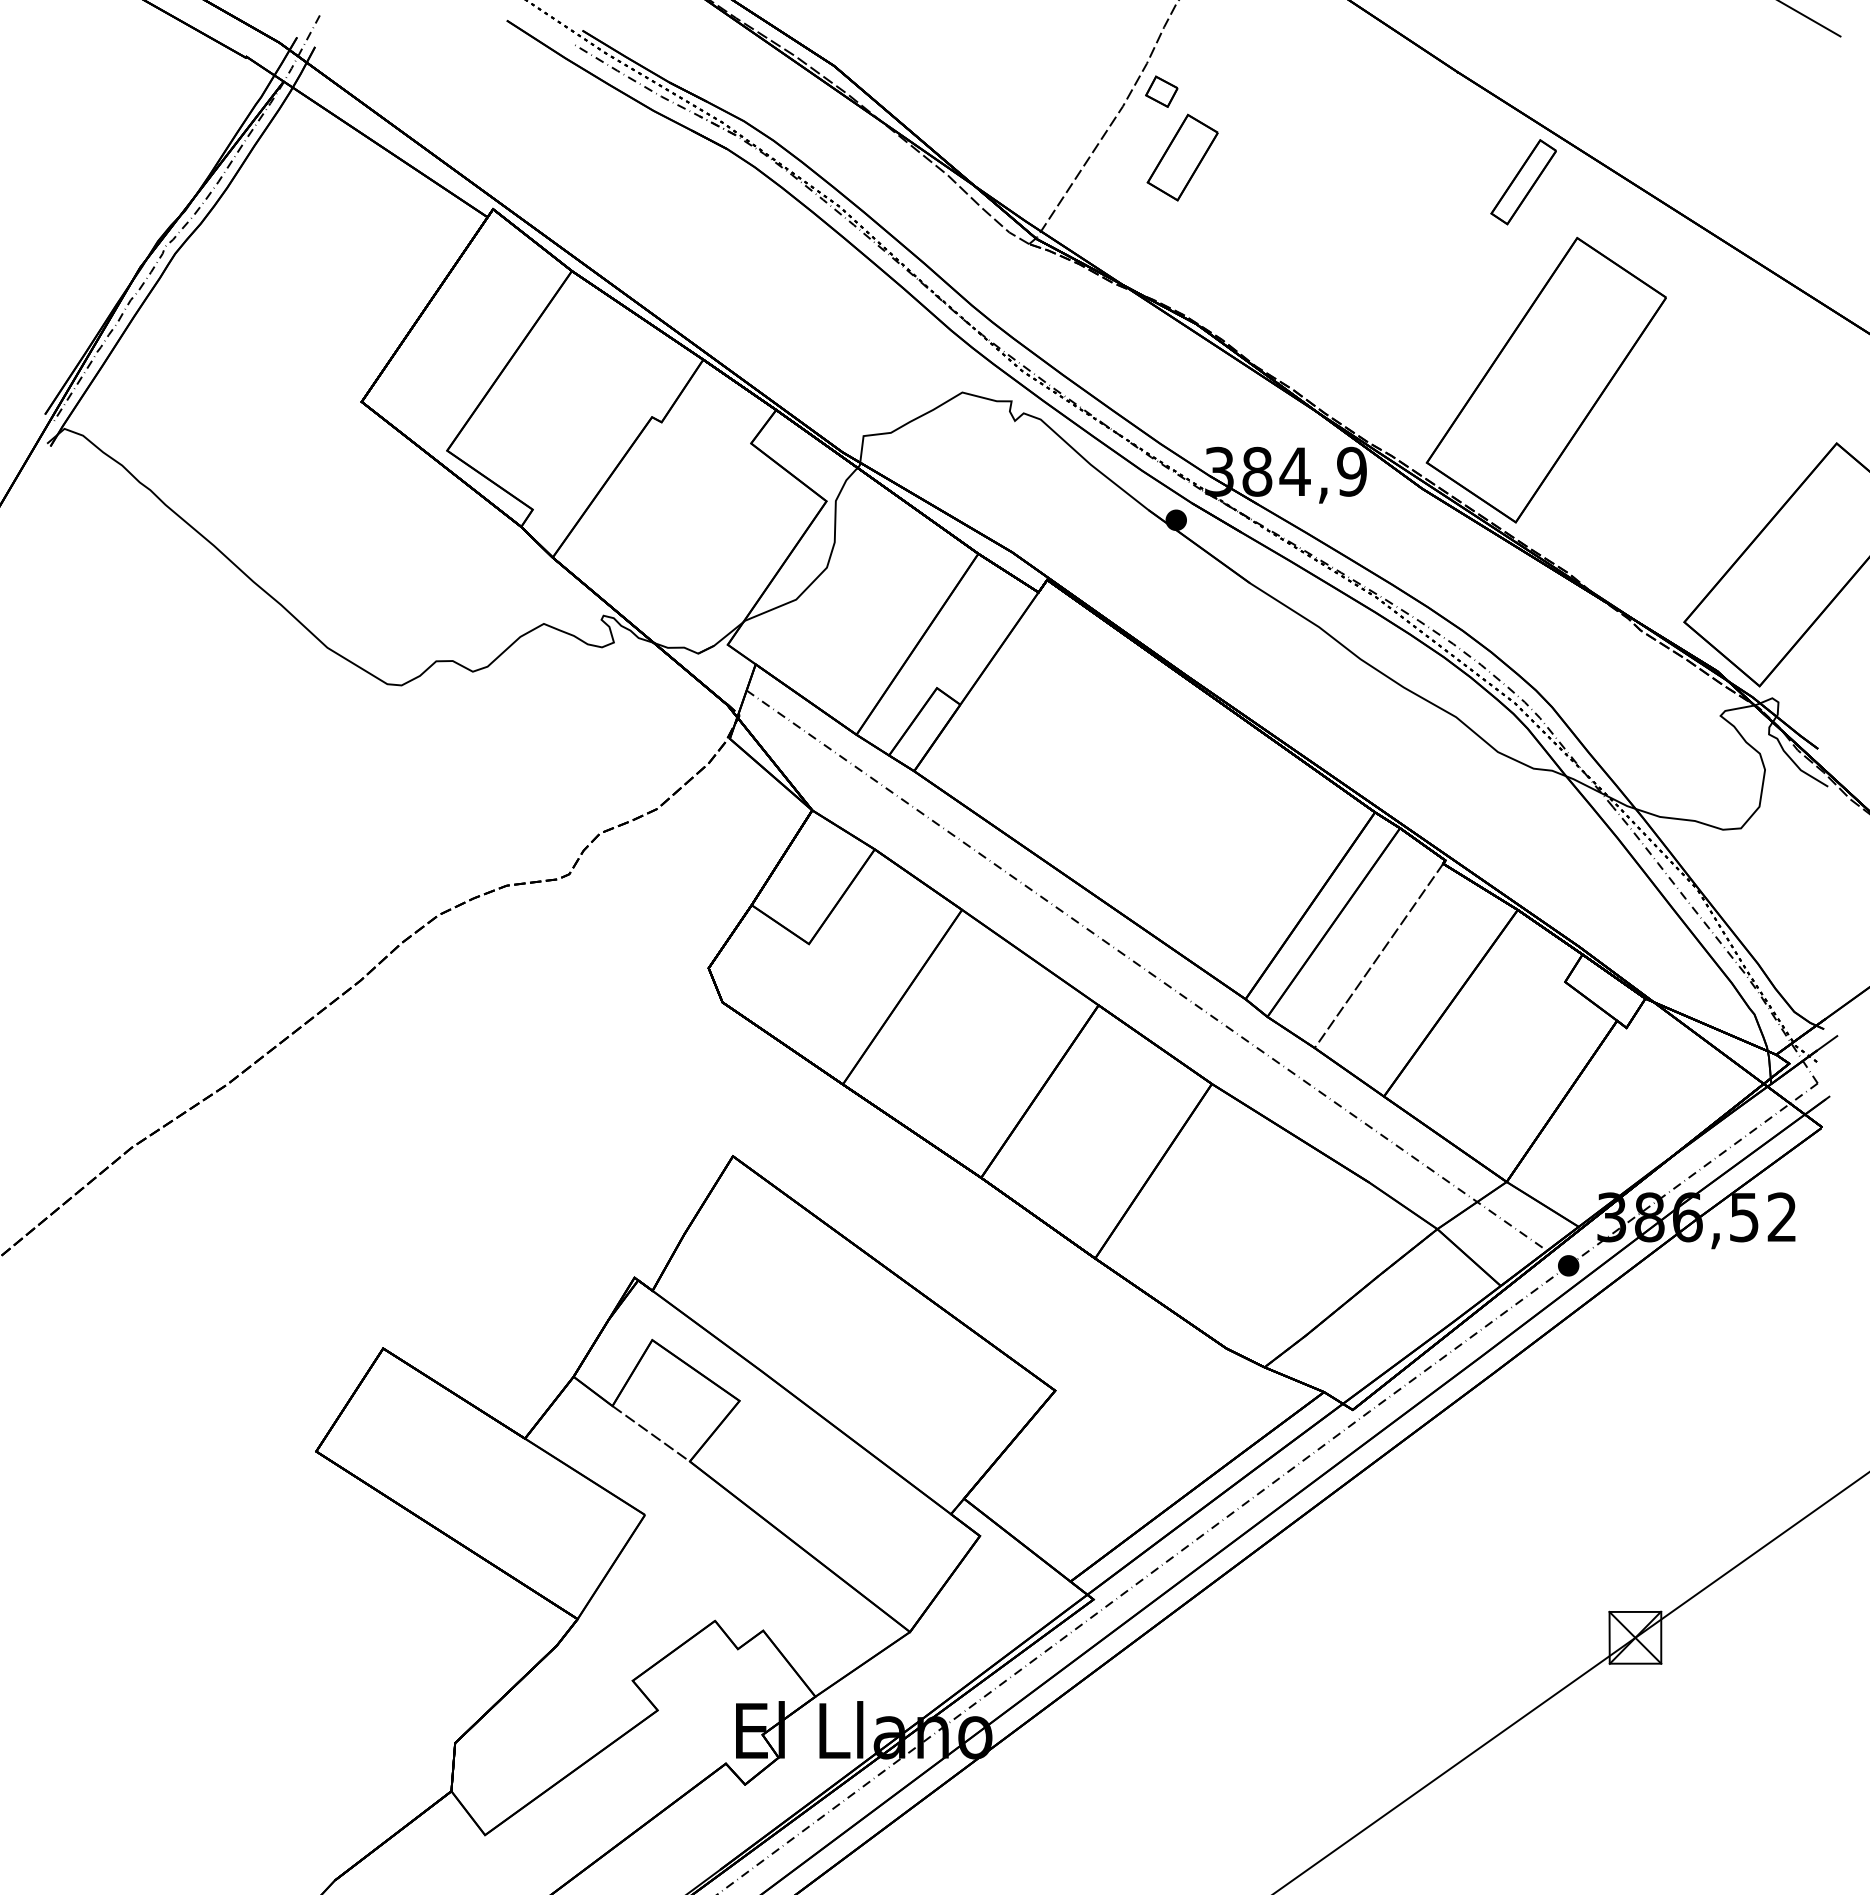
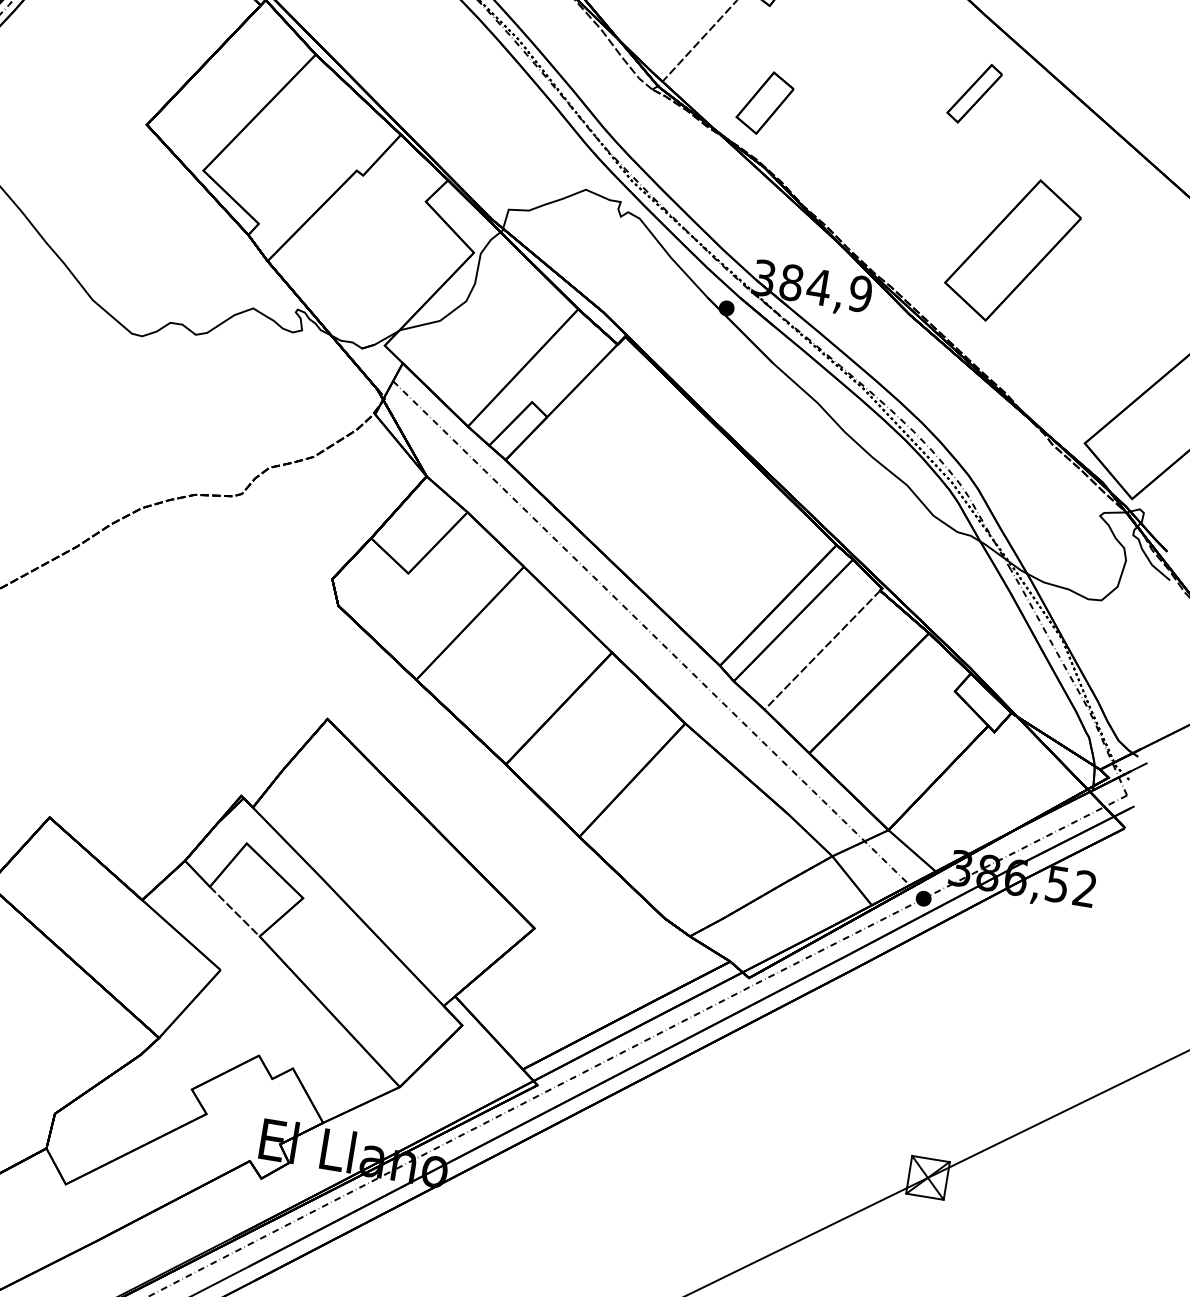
part: (1182, 157) -> (764, 102), moved
part: (1523, 182) -> (974, 93), moved
part: (1545, 380) -> (1012, 250), size x0.7

